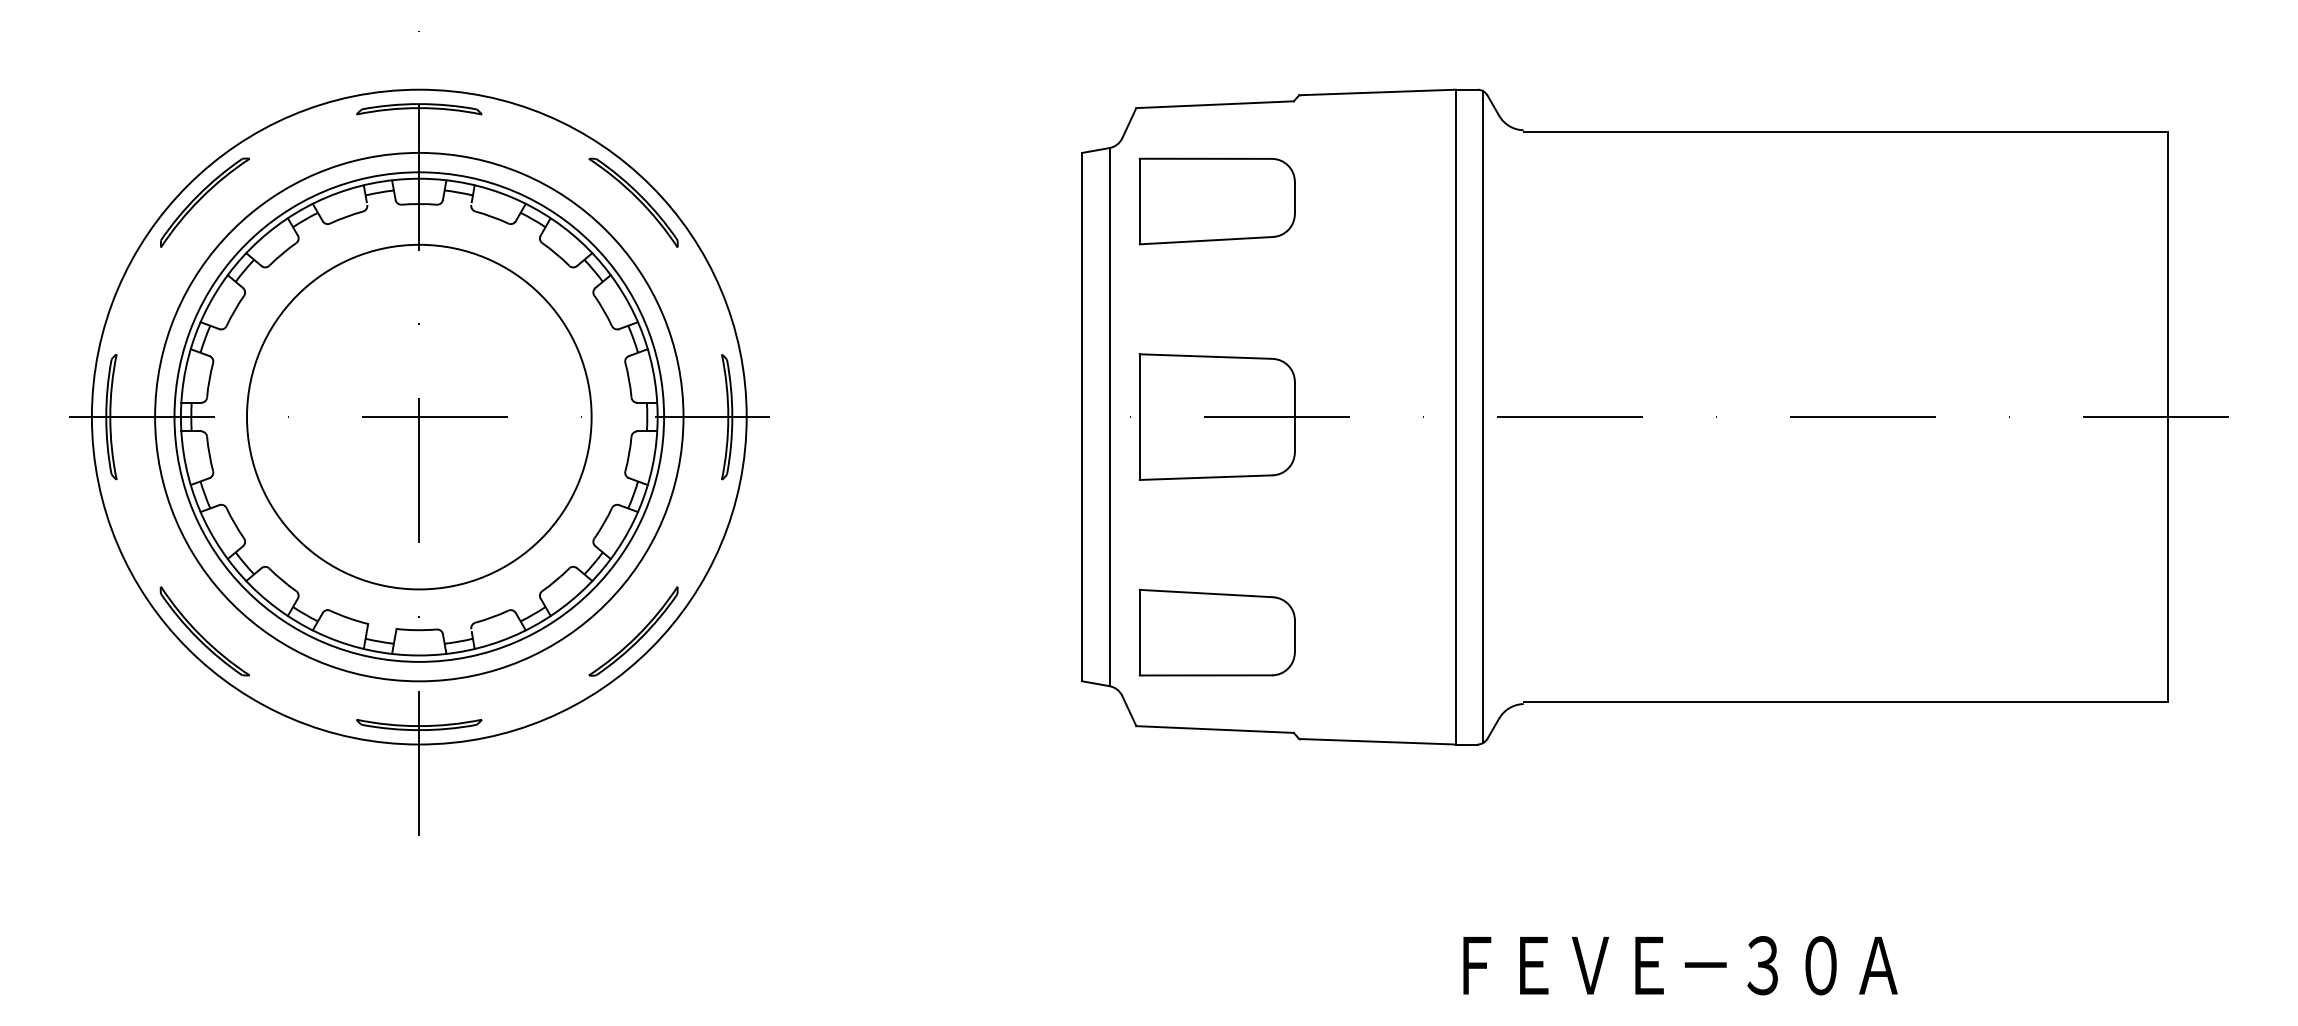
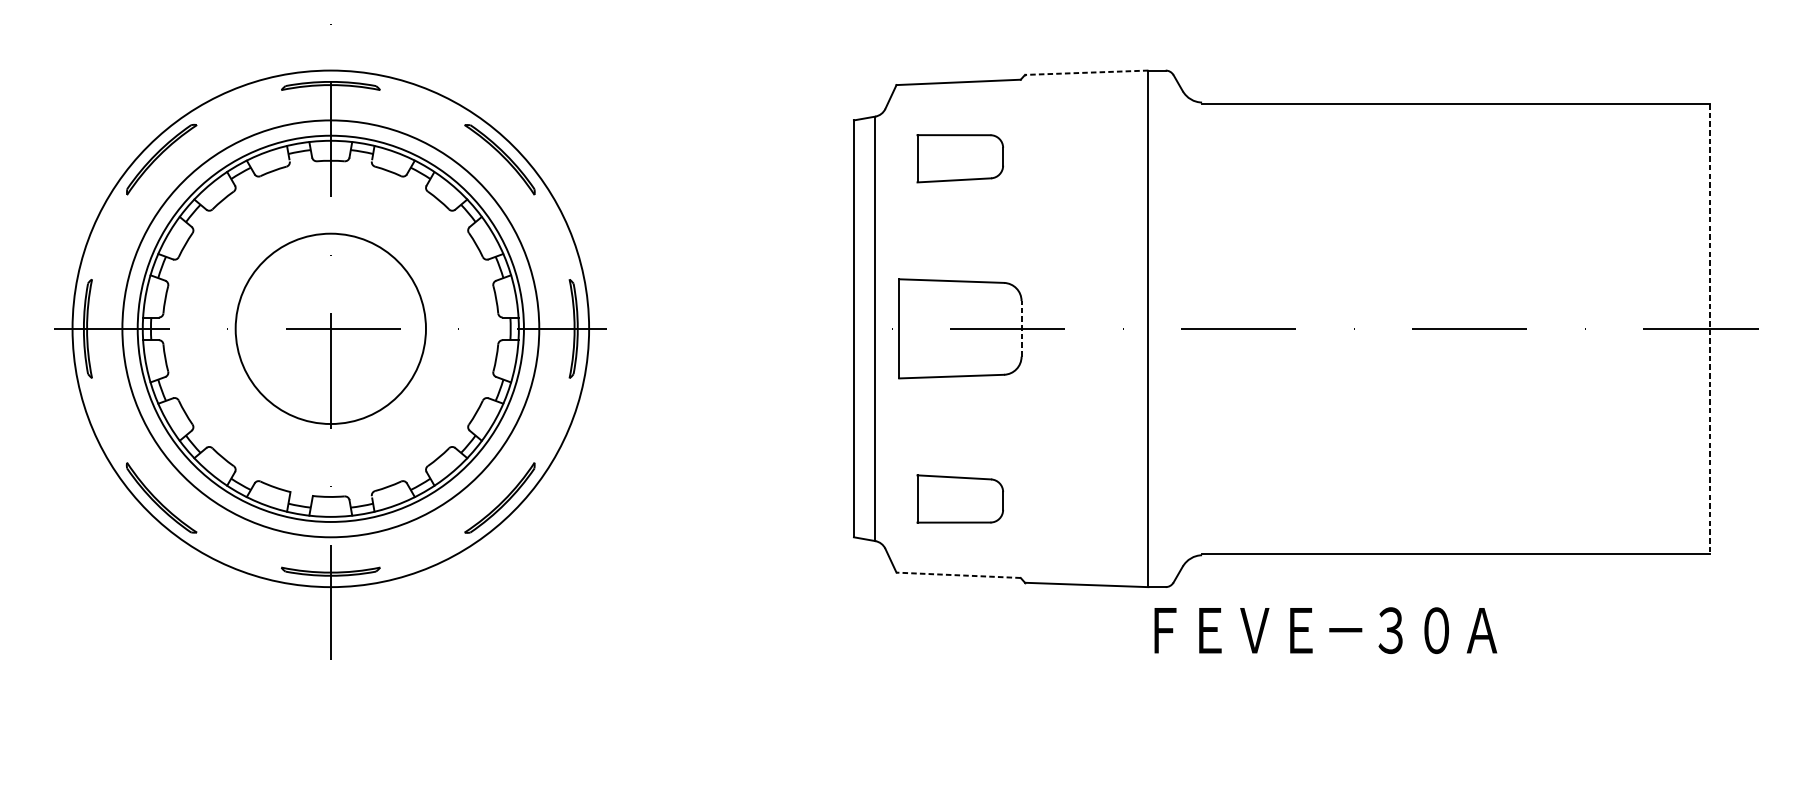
line: (1376, 92) -> (1085, 72), solid -> dashed
part: (1216, 201) -> (959, 158), size x0.7
circle: (418, 416) -> (330, 328), size x0.7
line: (1294, 416) -> (1021, 328), solid -> dashed
line: (1482, 416) -> (1169, 328), removed
line: (2167, 417) -> (1709, 329), solid -> dashed
part: (1216, 632) -> (959, 498), size x0.7
line: (1215, 729) -> (958, 575), solid -> dashed
text: (1680, 965) -> (1325, 630), moved

